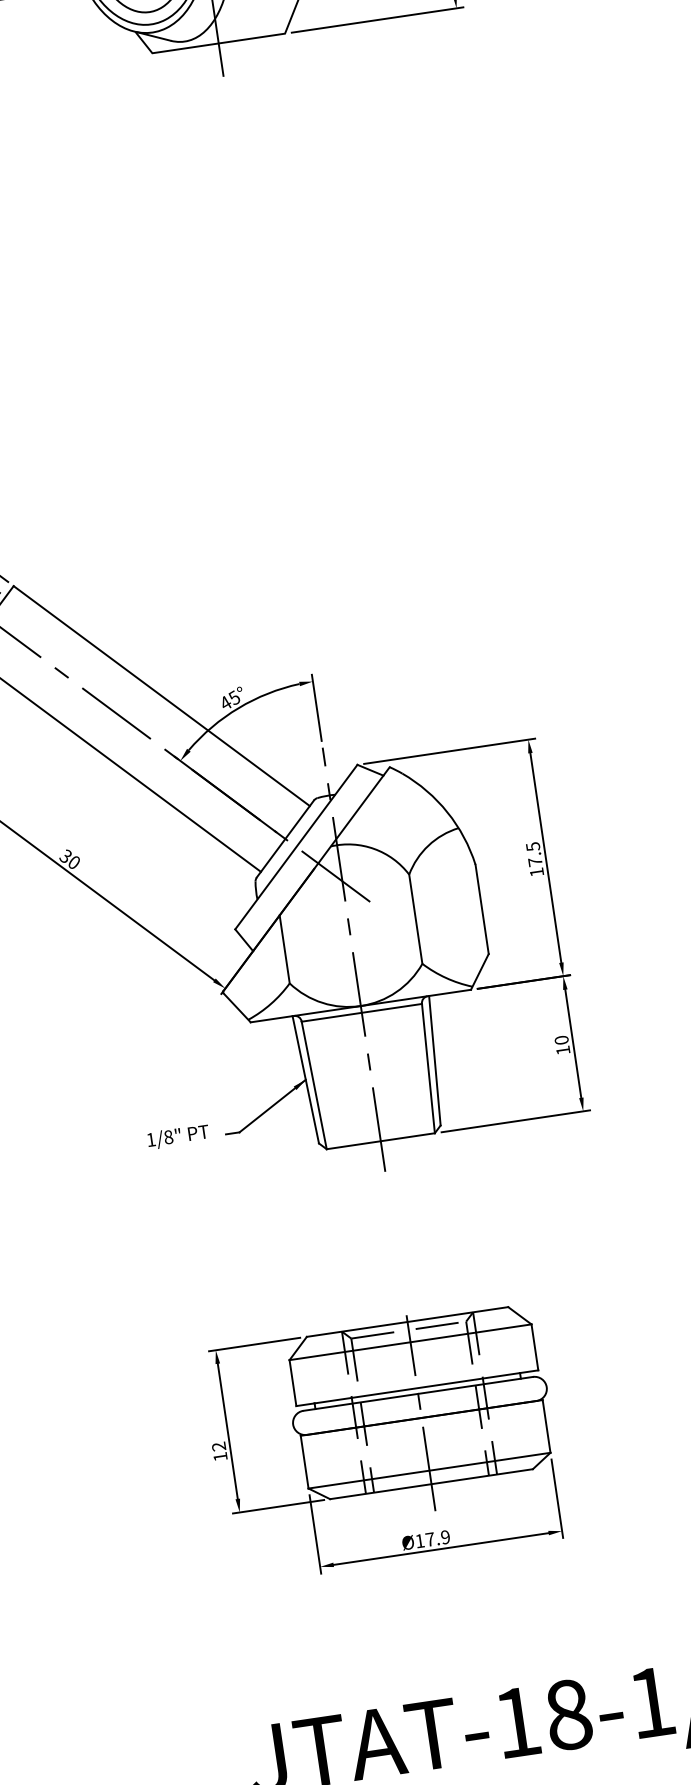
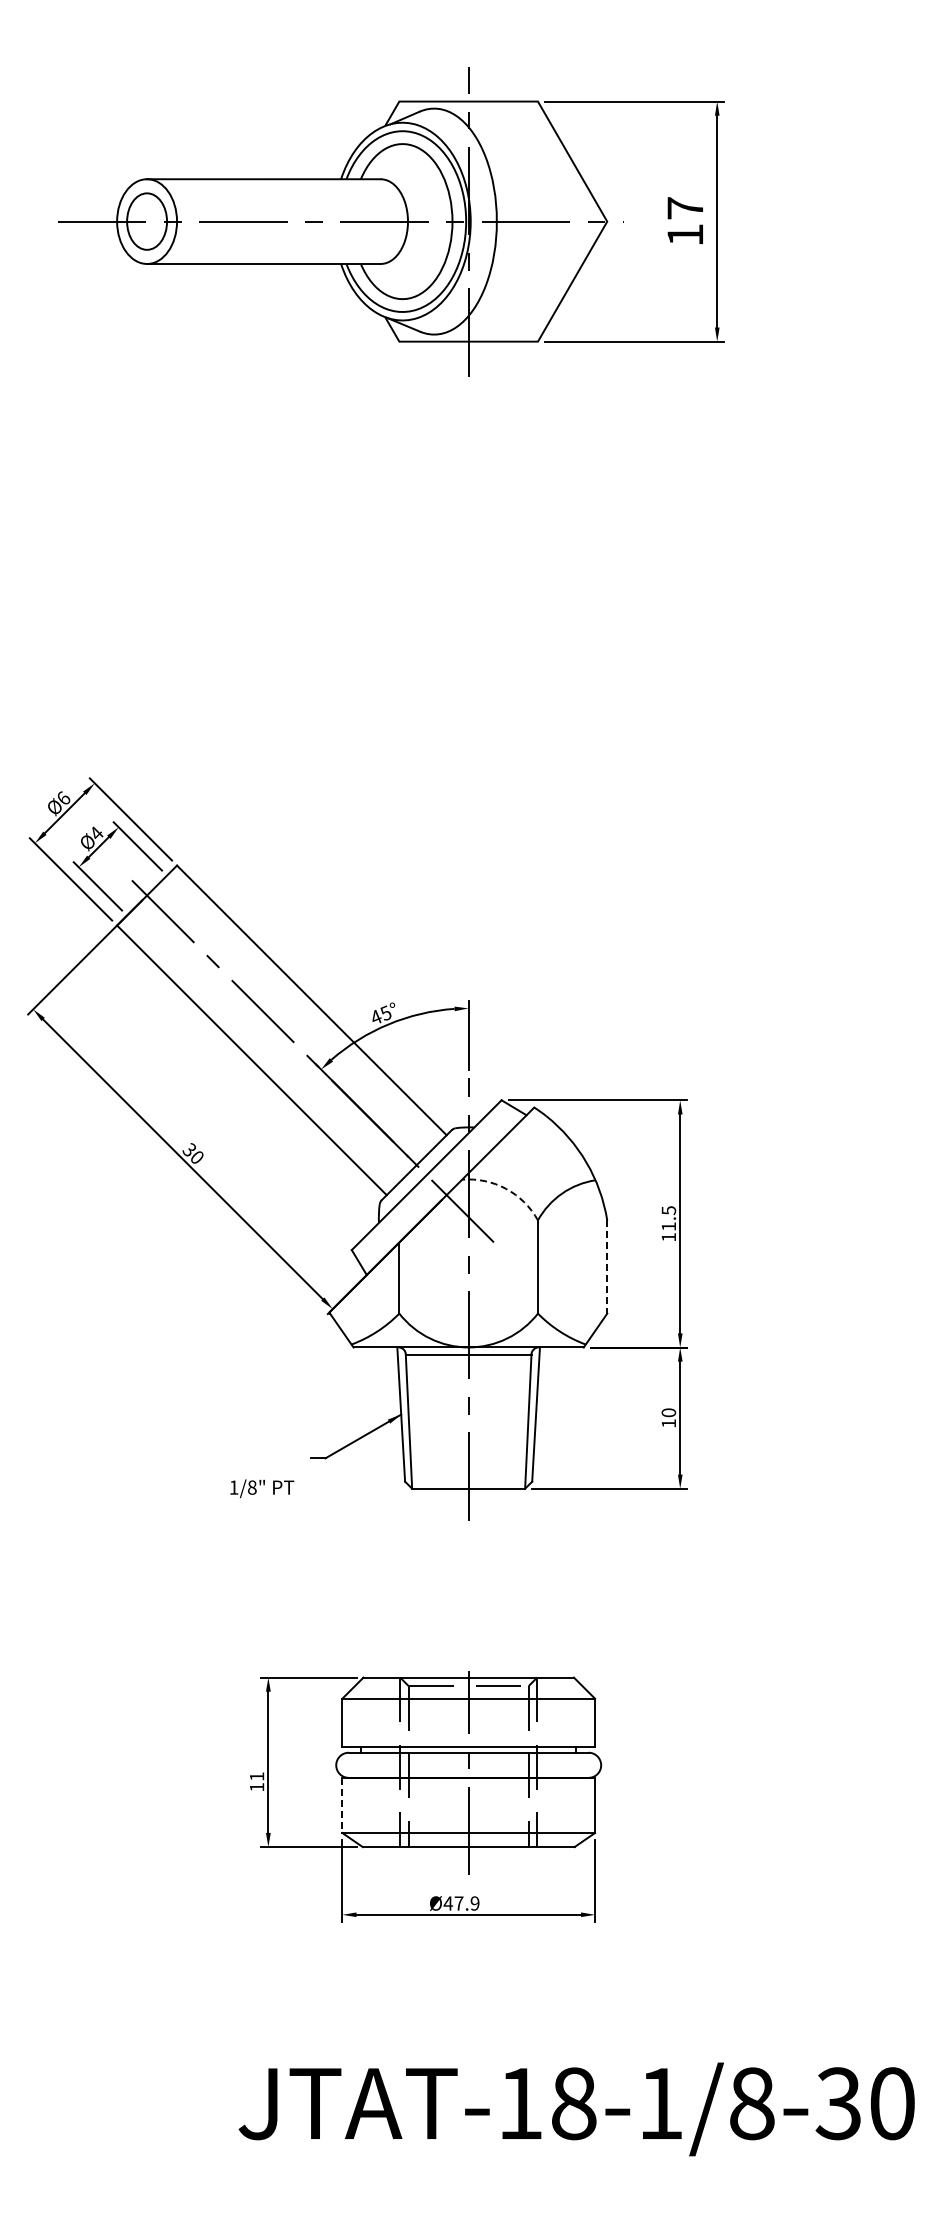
arc: (374, 848) -> (506, 1188), solid -> dashed
text: (535, 862) -> (668, 1226), 17.5 -> 11.5
line: (482, 908) -> (607, 1266), solid -> dashed
text: (178, 1136) -> (262, 1488), moved
text: (218, 1446) -> (256, 1776), 12 -> 11
line: (304, 1462) -> (342, 1805), solid -> dashed
text: (420, 1541) -> (448, 1903), Ø17.9 -> Ø47.9

